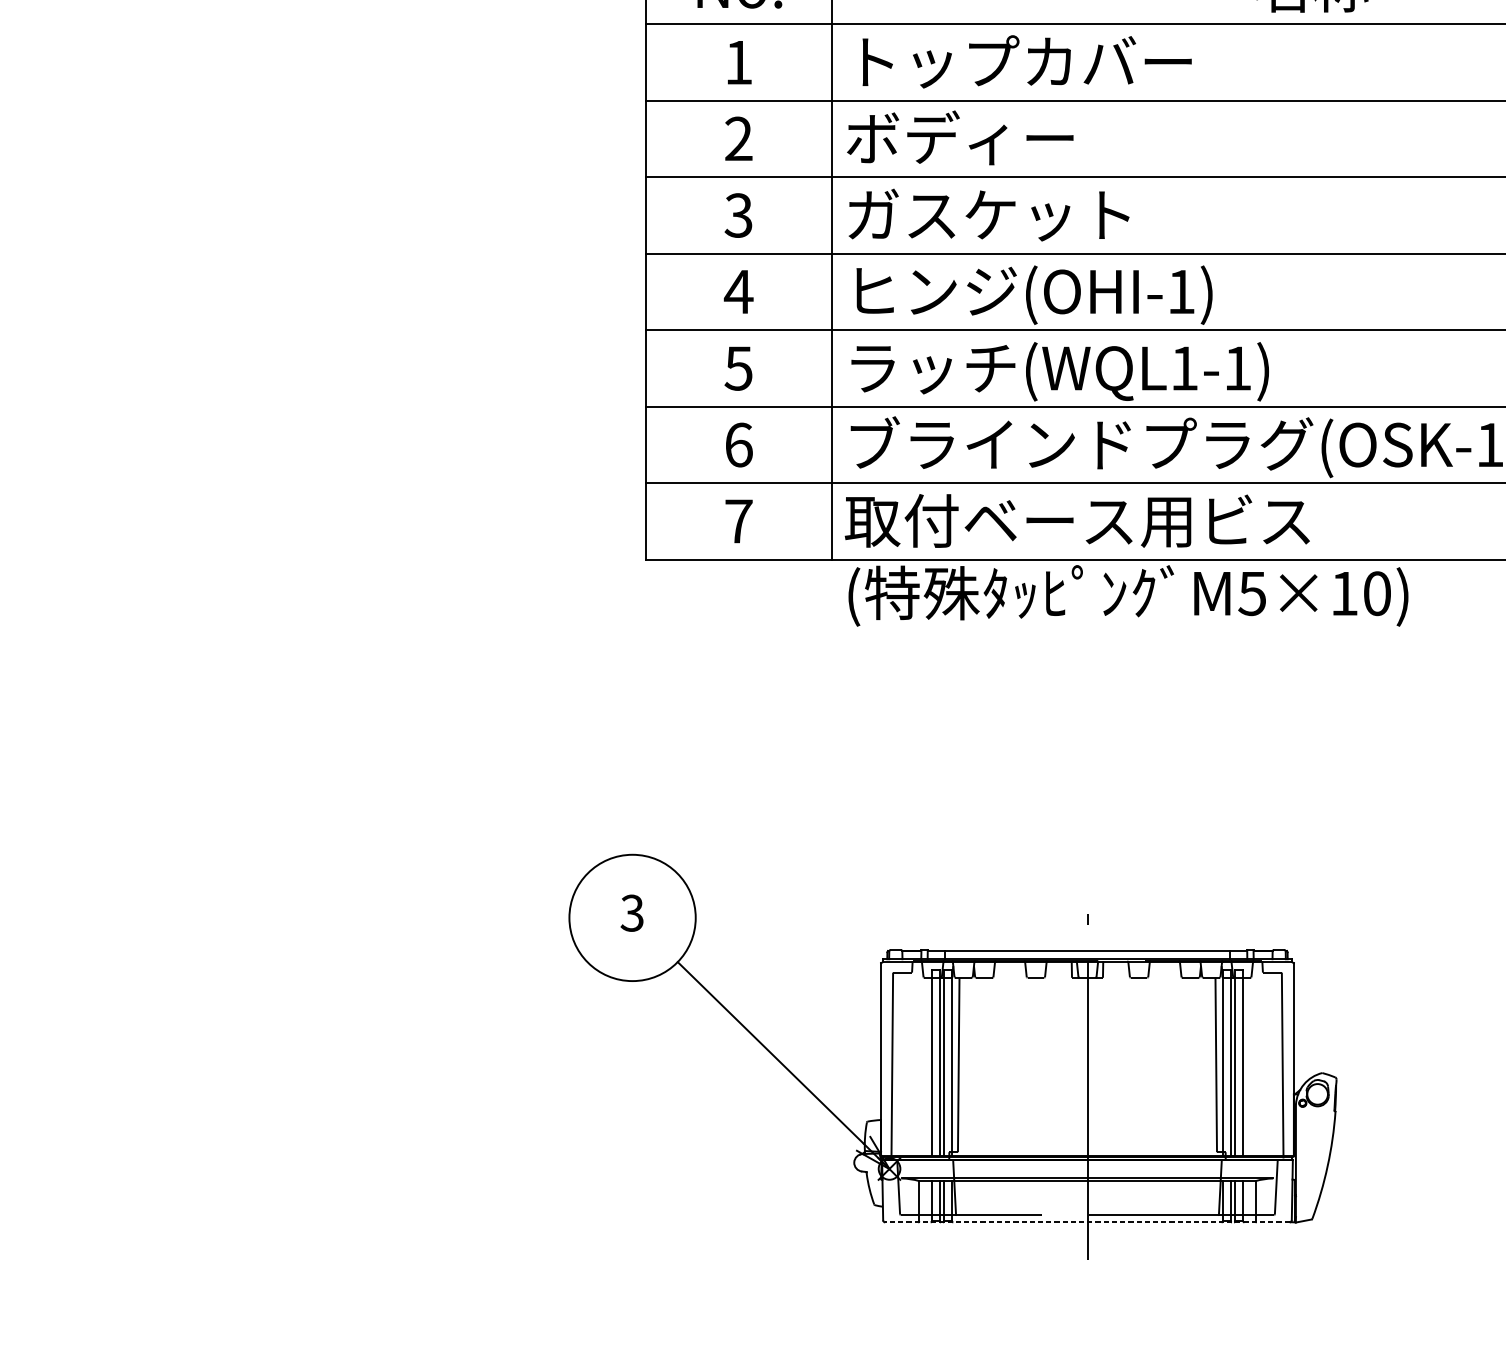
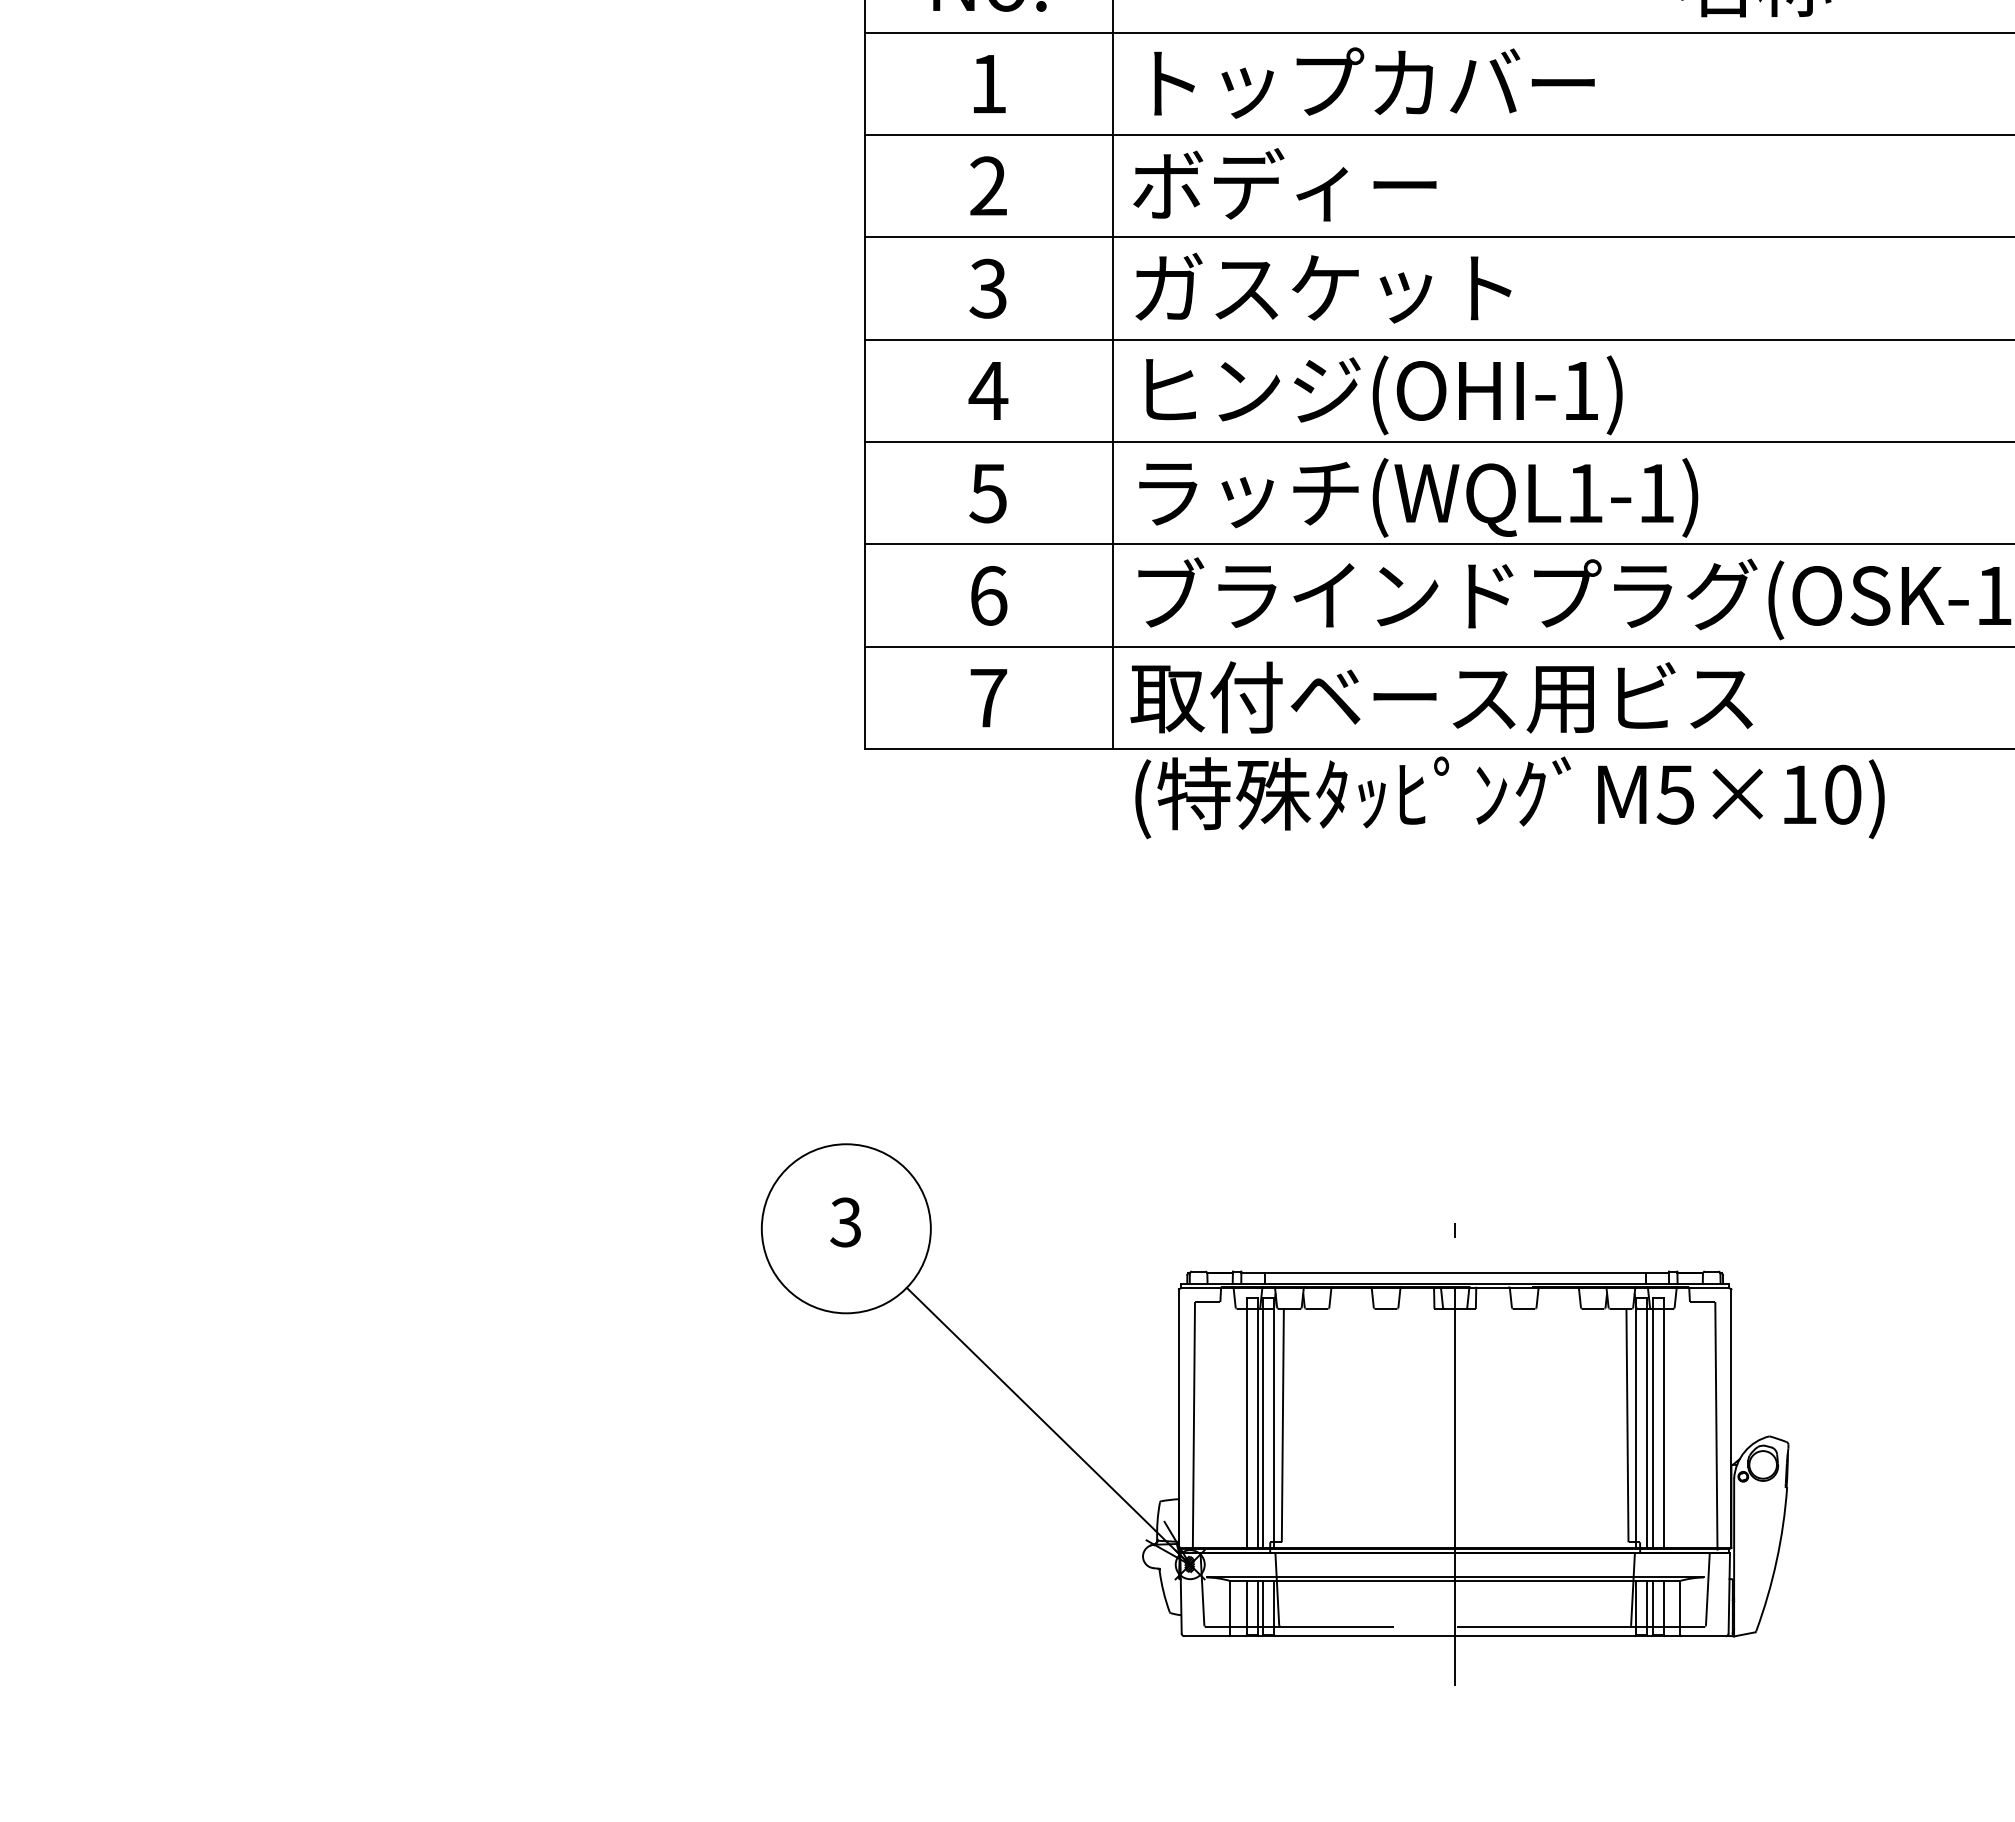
hatch: (888, 1168) -> (1189, 1564), added
line: (1087, 1222) -> (1455, 1636), dashed -> solid

